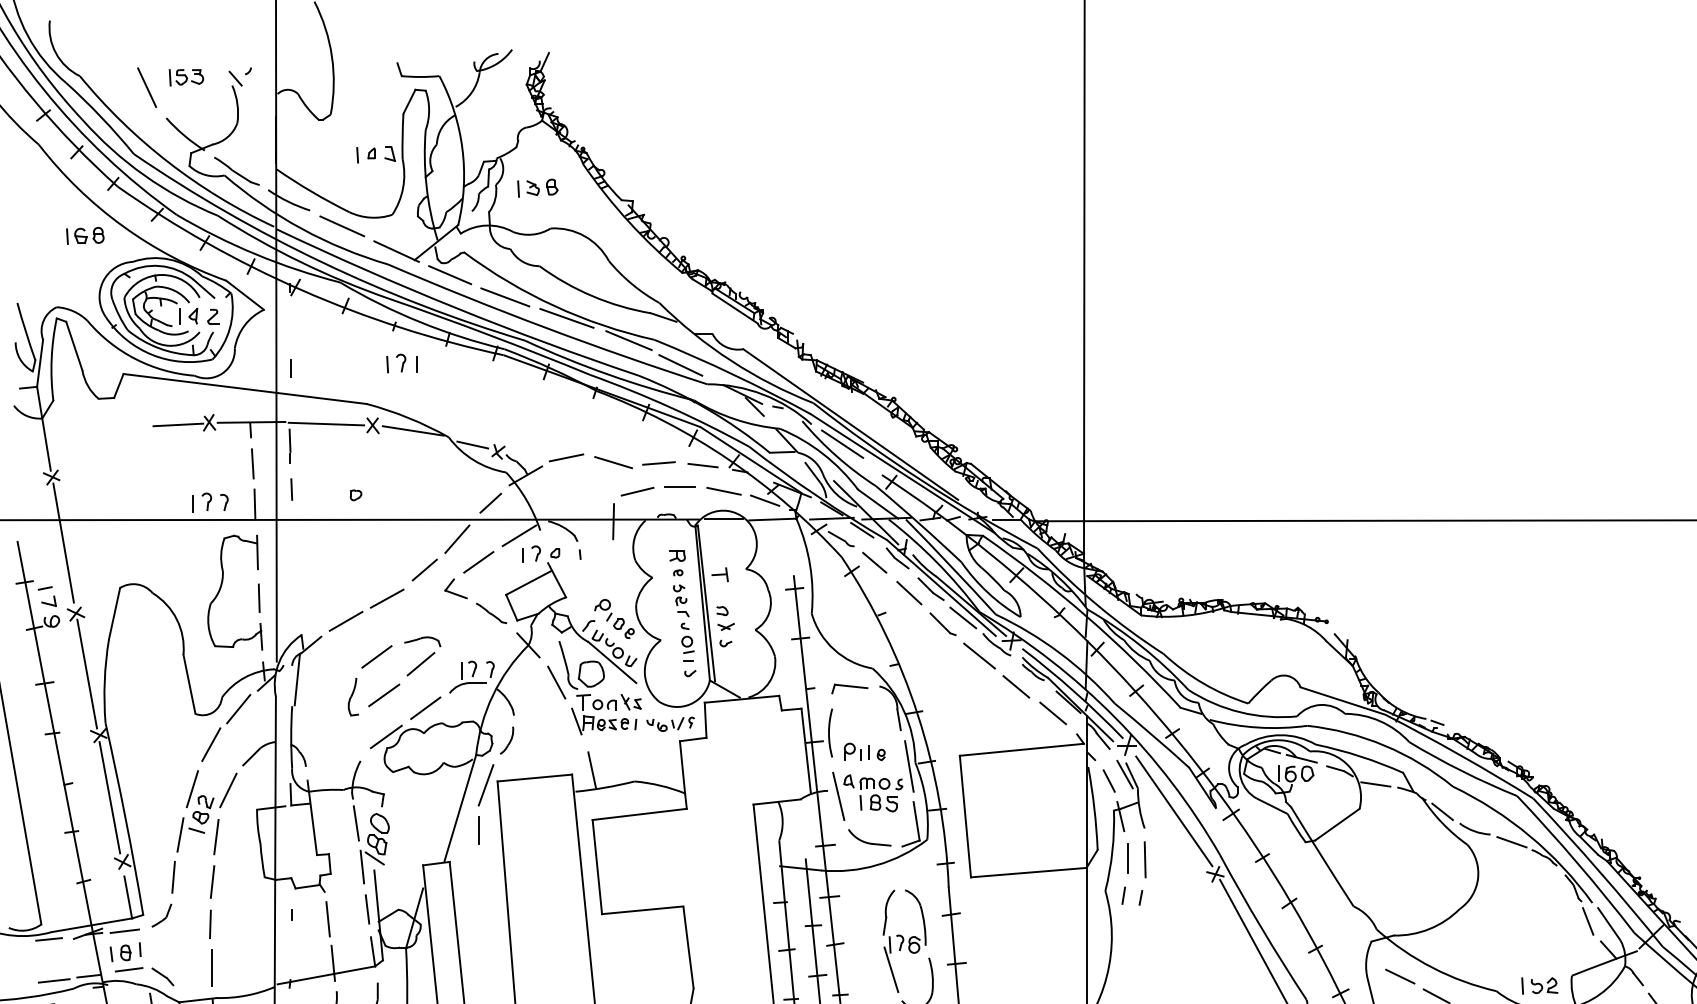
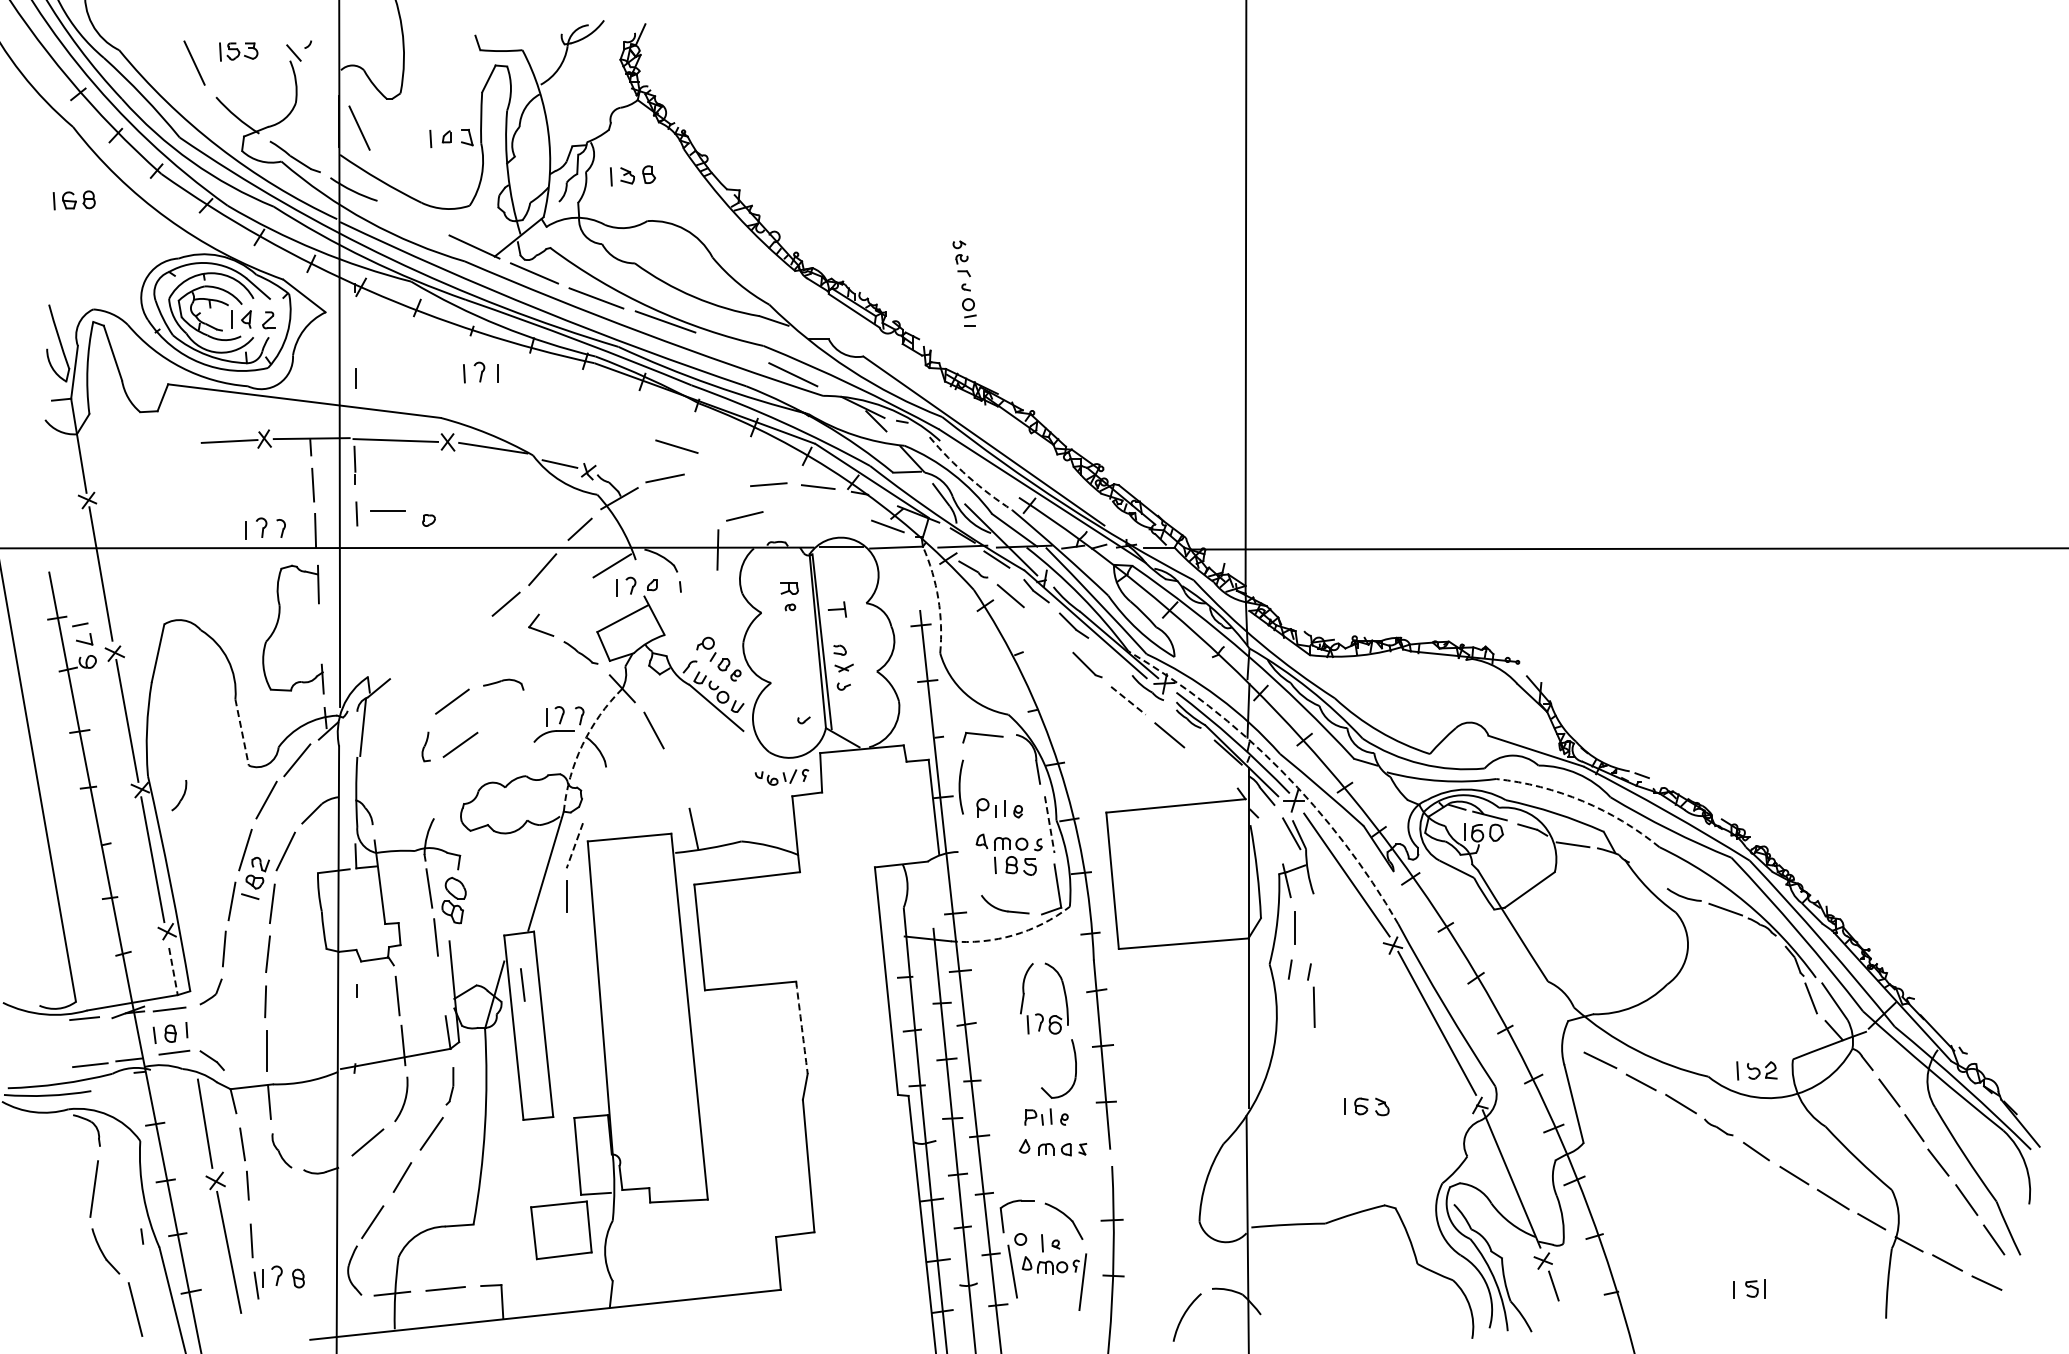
line: (294, 145) -> (359, 127), added
line: (342, 226) -> (413, 218), removed
part: (84, 235) -> (73, 200), moved
line: (628, 340) -> (734, 346), removed
line: (842, 443) -> (974, 462), removed
arc: (836, 456) -> (968, 476), solid -> dashed
line: (613, 462) -> (676, 446), moved
line: (680, 486) -> (387, 510), moved
line: (723, 490) -> (841, 515), removed
line: (478, 562) -> (566, 595), removed
arc: (810, 564) -> (938, 598), solid -> dashed
line: (909, 592) -> (1049, 629), removed
line: (259, 597) -> (320, 635), removed
line: (386, 598) -> (463, 636), removed
line: (962, 617) -> (1109, 657), removed
line: (345, 621) -> (417, 661), removed
part: (683, 622) -> (964, 283), moved
line: (979, 656) -> (1128, 701), solid -> dashed
line: (420, 663) -> (501, 709), removed
line: (189, 684) -> (242, 732), solid -> dashed
part: (599, 687) -> (702, 736), removed
arc: (492, 695) -> (582, 745), solid -> dashed
part: (353, 696) -> (426, 746), size x0.7
line: (425, 708) -> (506, 759), removed
line: (1052, 713) -> (1210, 765), removed
arc: (1115, 718) -> (1280, 770), solid -> dashed
line: (385, 736) -> (462, 791), removed
part: (507, 740) -> (179, 795), moved
arc: (1384, 745) -> (1582, 801), solid -> dashed
line: (909, 766) -> (1049, 824), solid -> dashed
line: (1108, 780) -> (1273, 840), removed
line: (485, 785) -> (574, 845), solid -> dashed
line: (838, 795) -> (970, 857), removed
line: (1442, 811) -> (1647, 875), removed
line: (374, 858) -> (449, 927), removed
line: (1144, 859) -> (1313, 1006), moved
arc: (877, 865) -> (1013, 935), solid -> dashed
line: (128, 897) -> (173, 971), solid -> dashed
line: (367, 908) -> (522, 984), moved
arc: (688, 947) -> (801, 1027), solid -> dashed
line: (891, 969) -> (1029, 1052), removed

